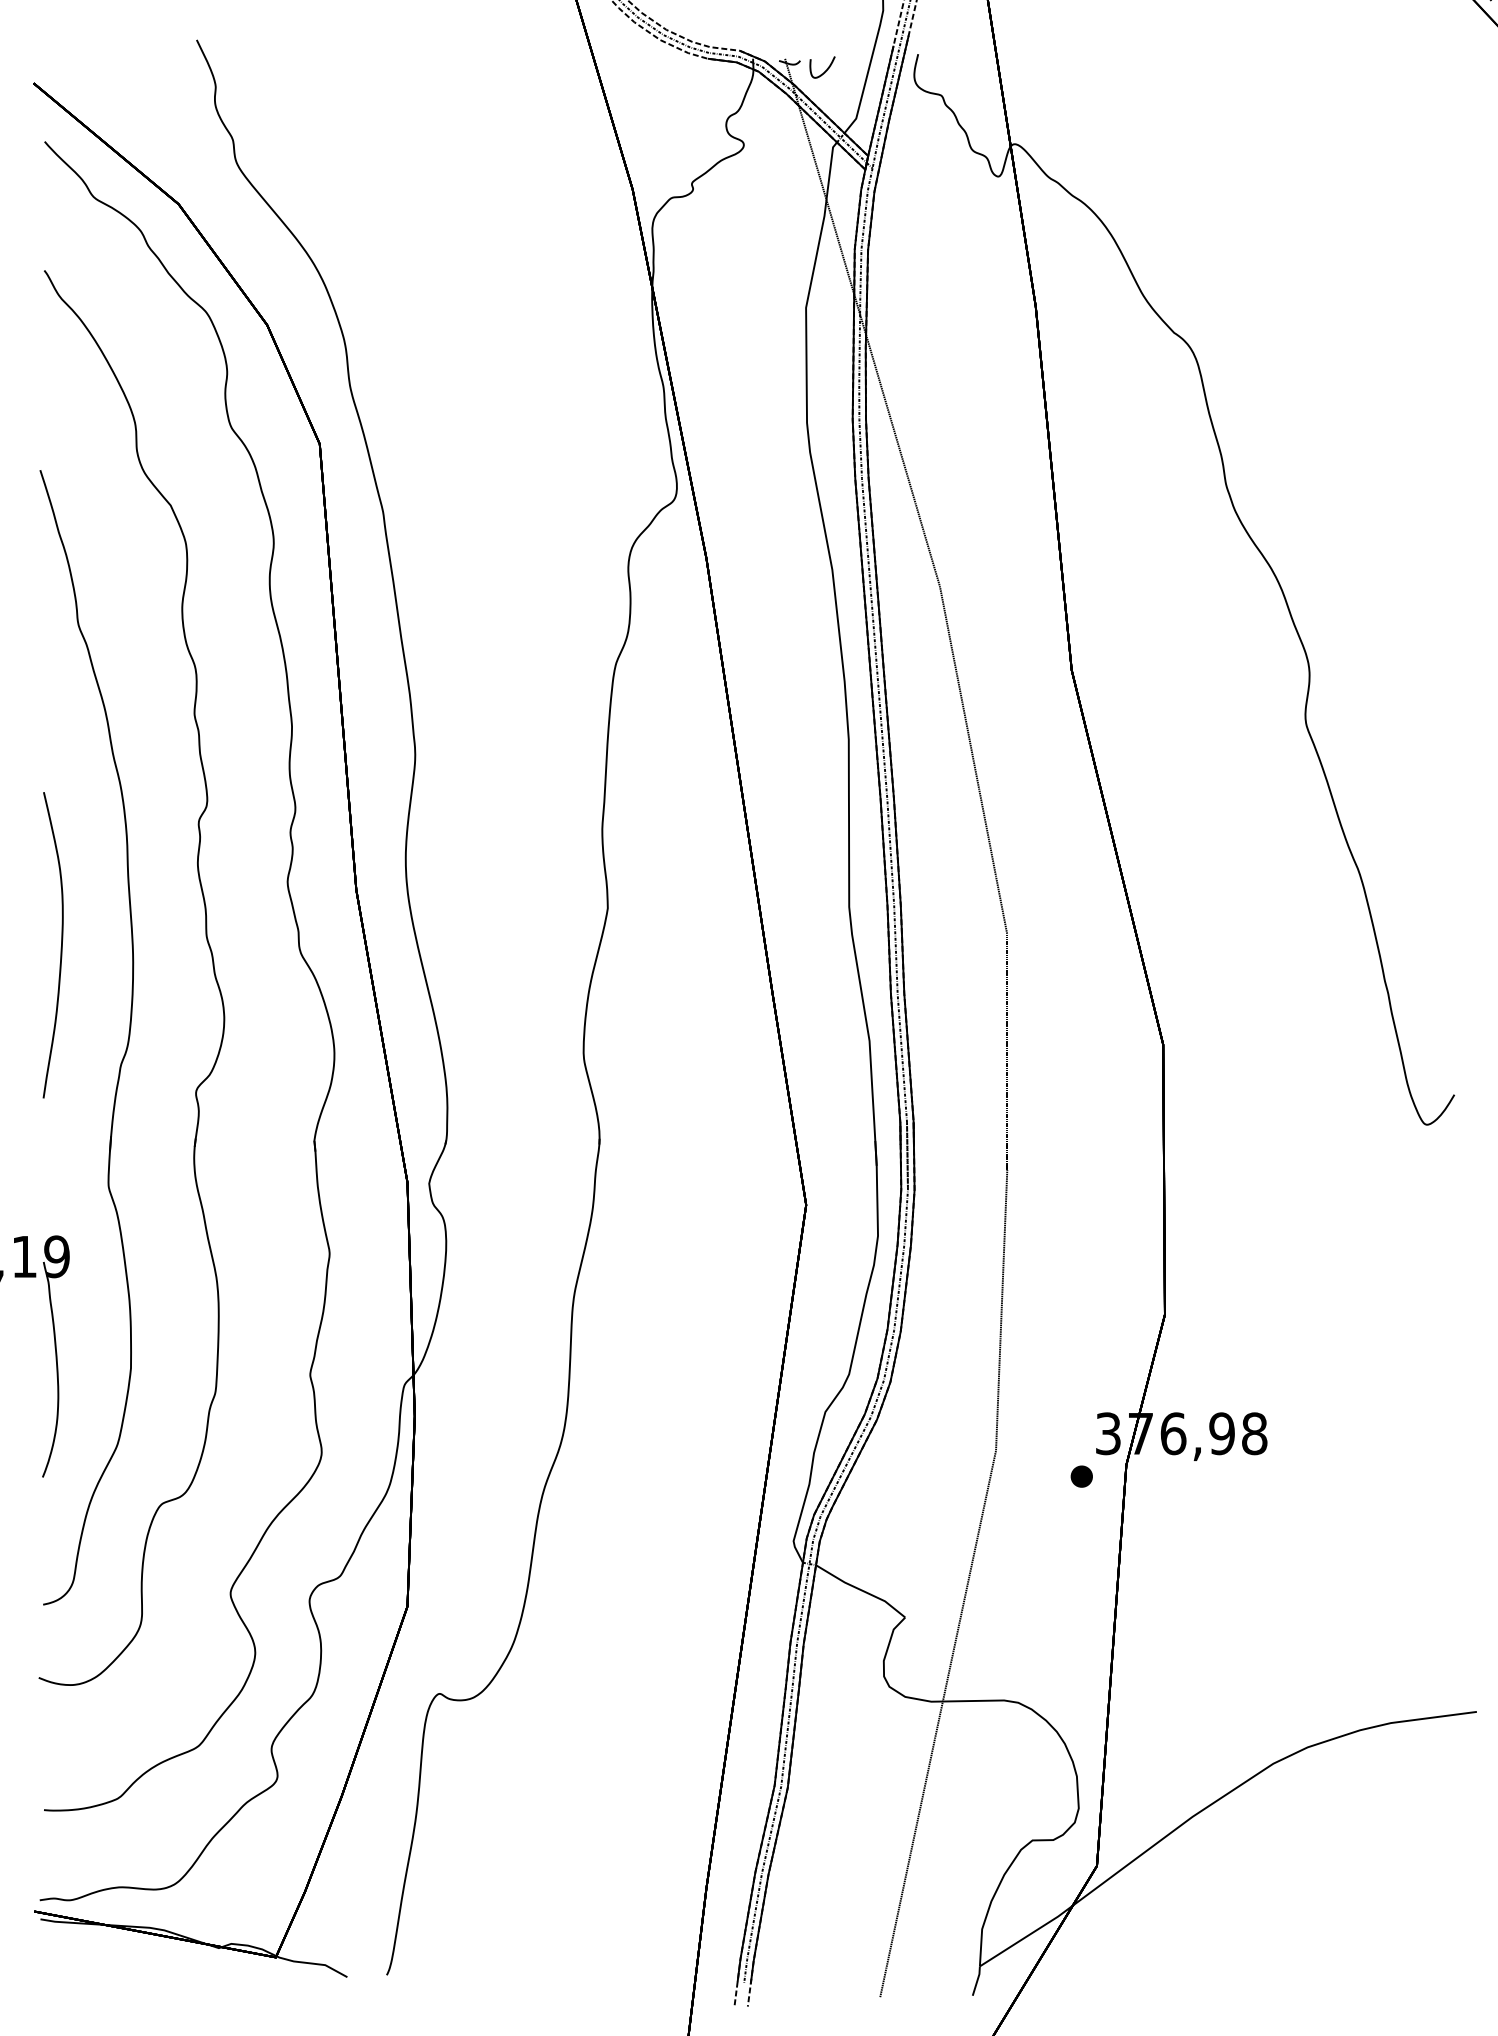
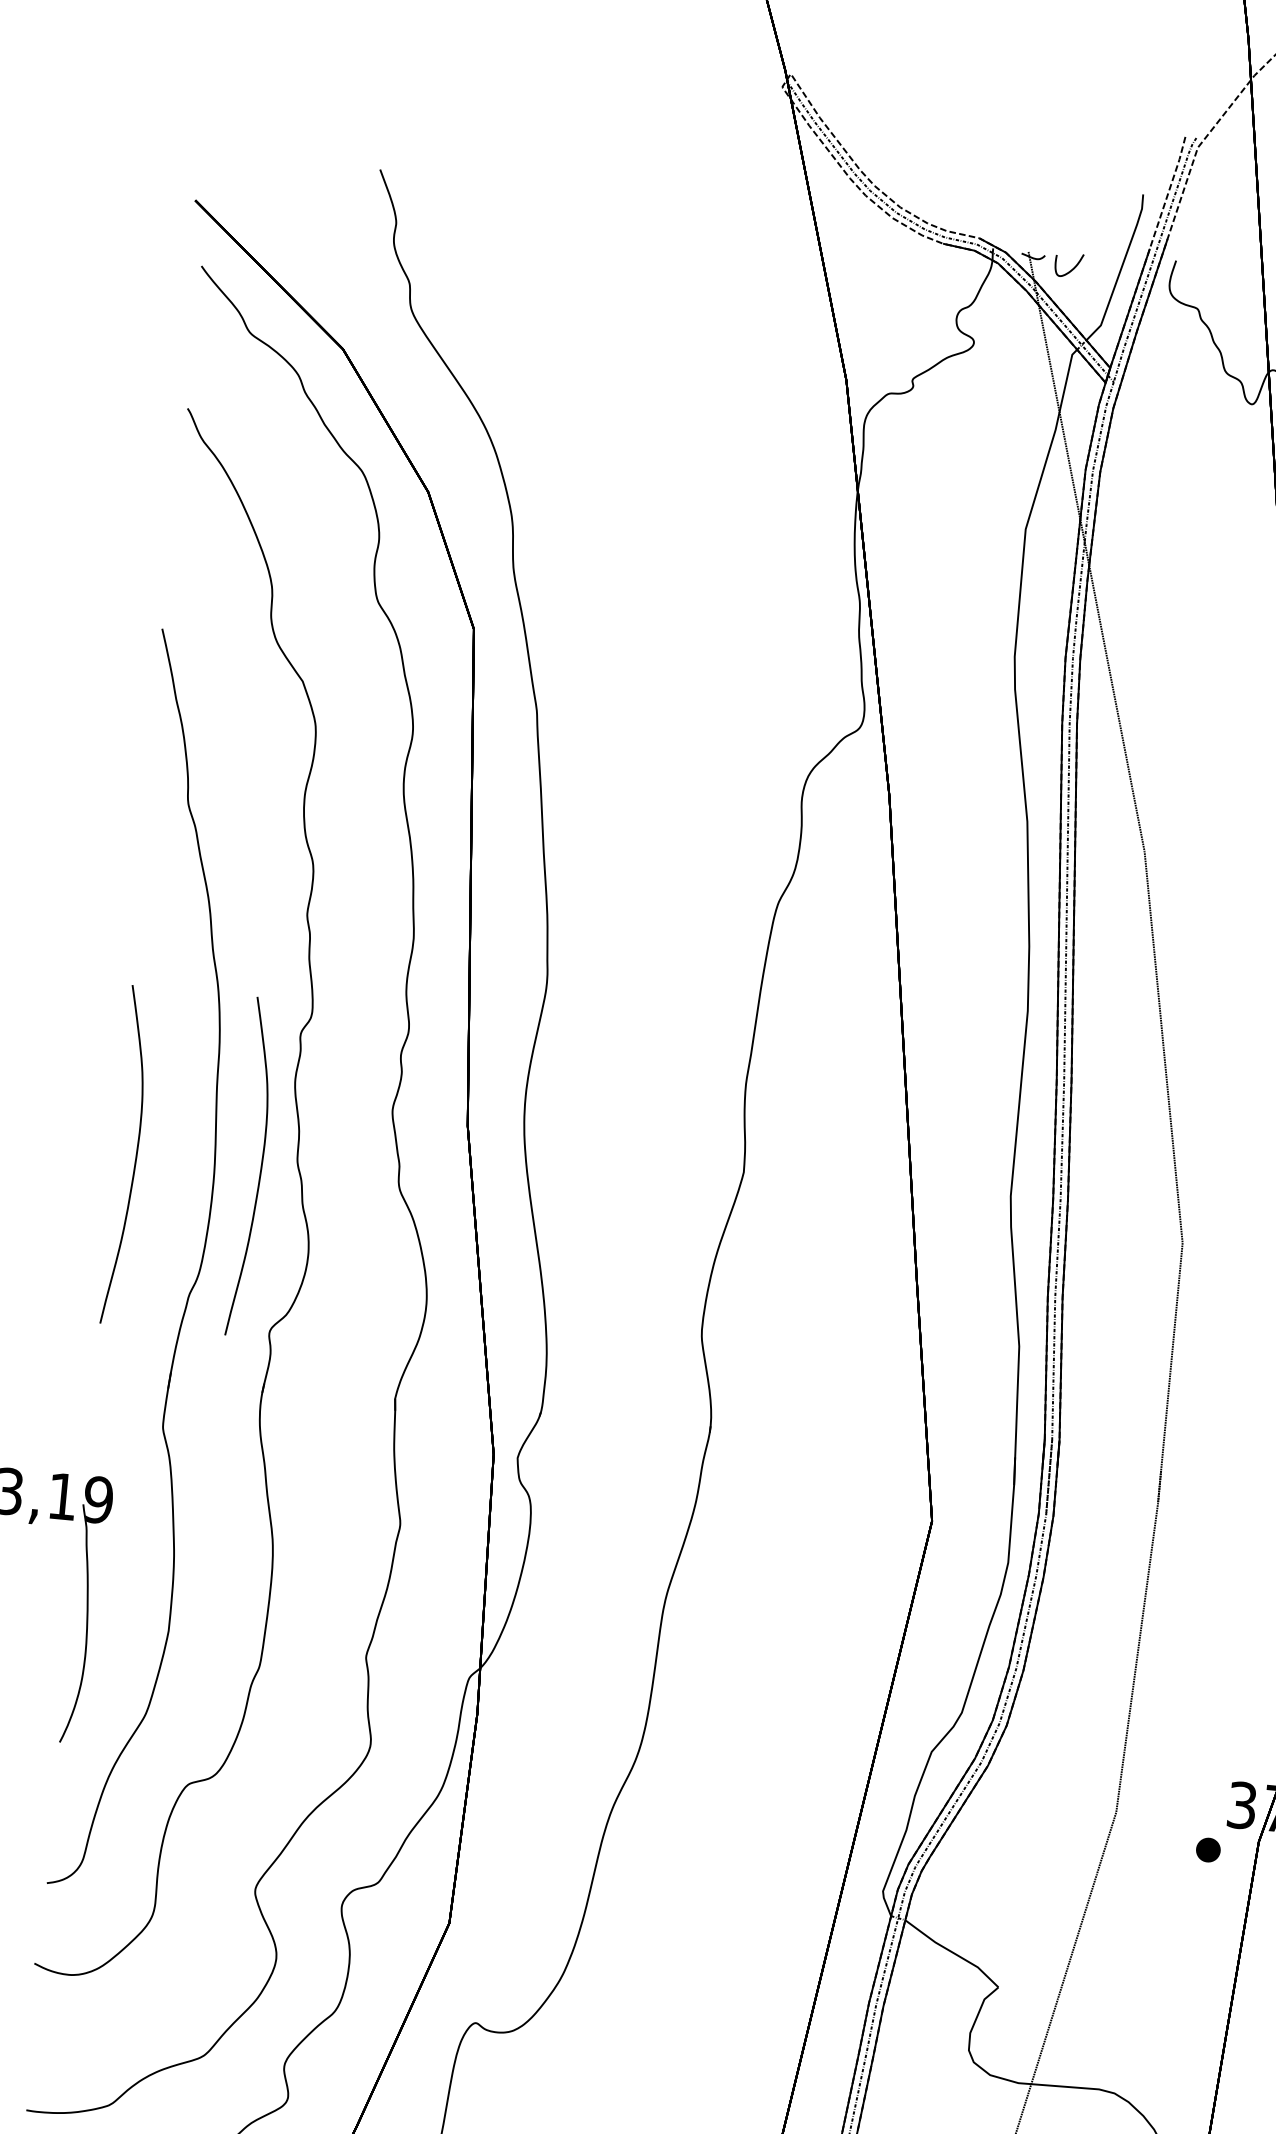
curve: (173, 947) -> (259, 1170), added

